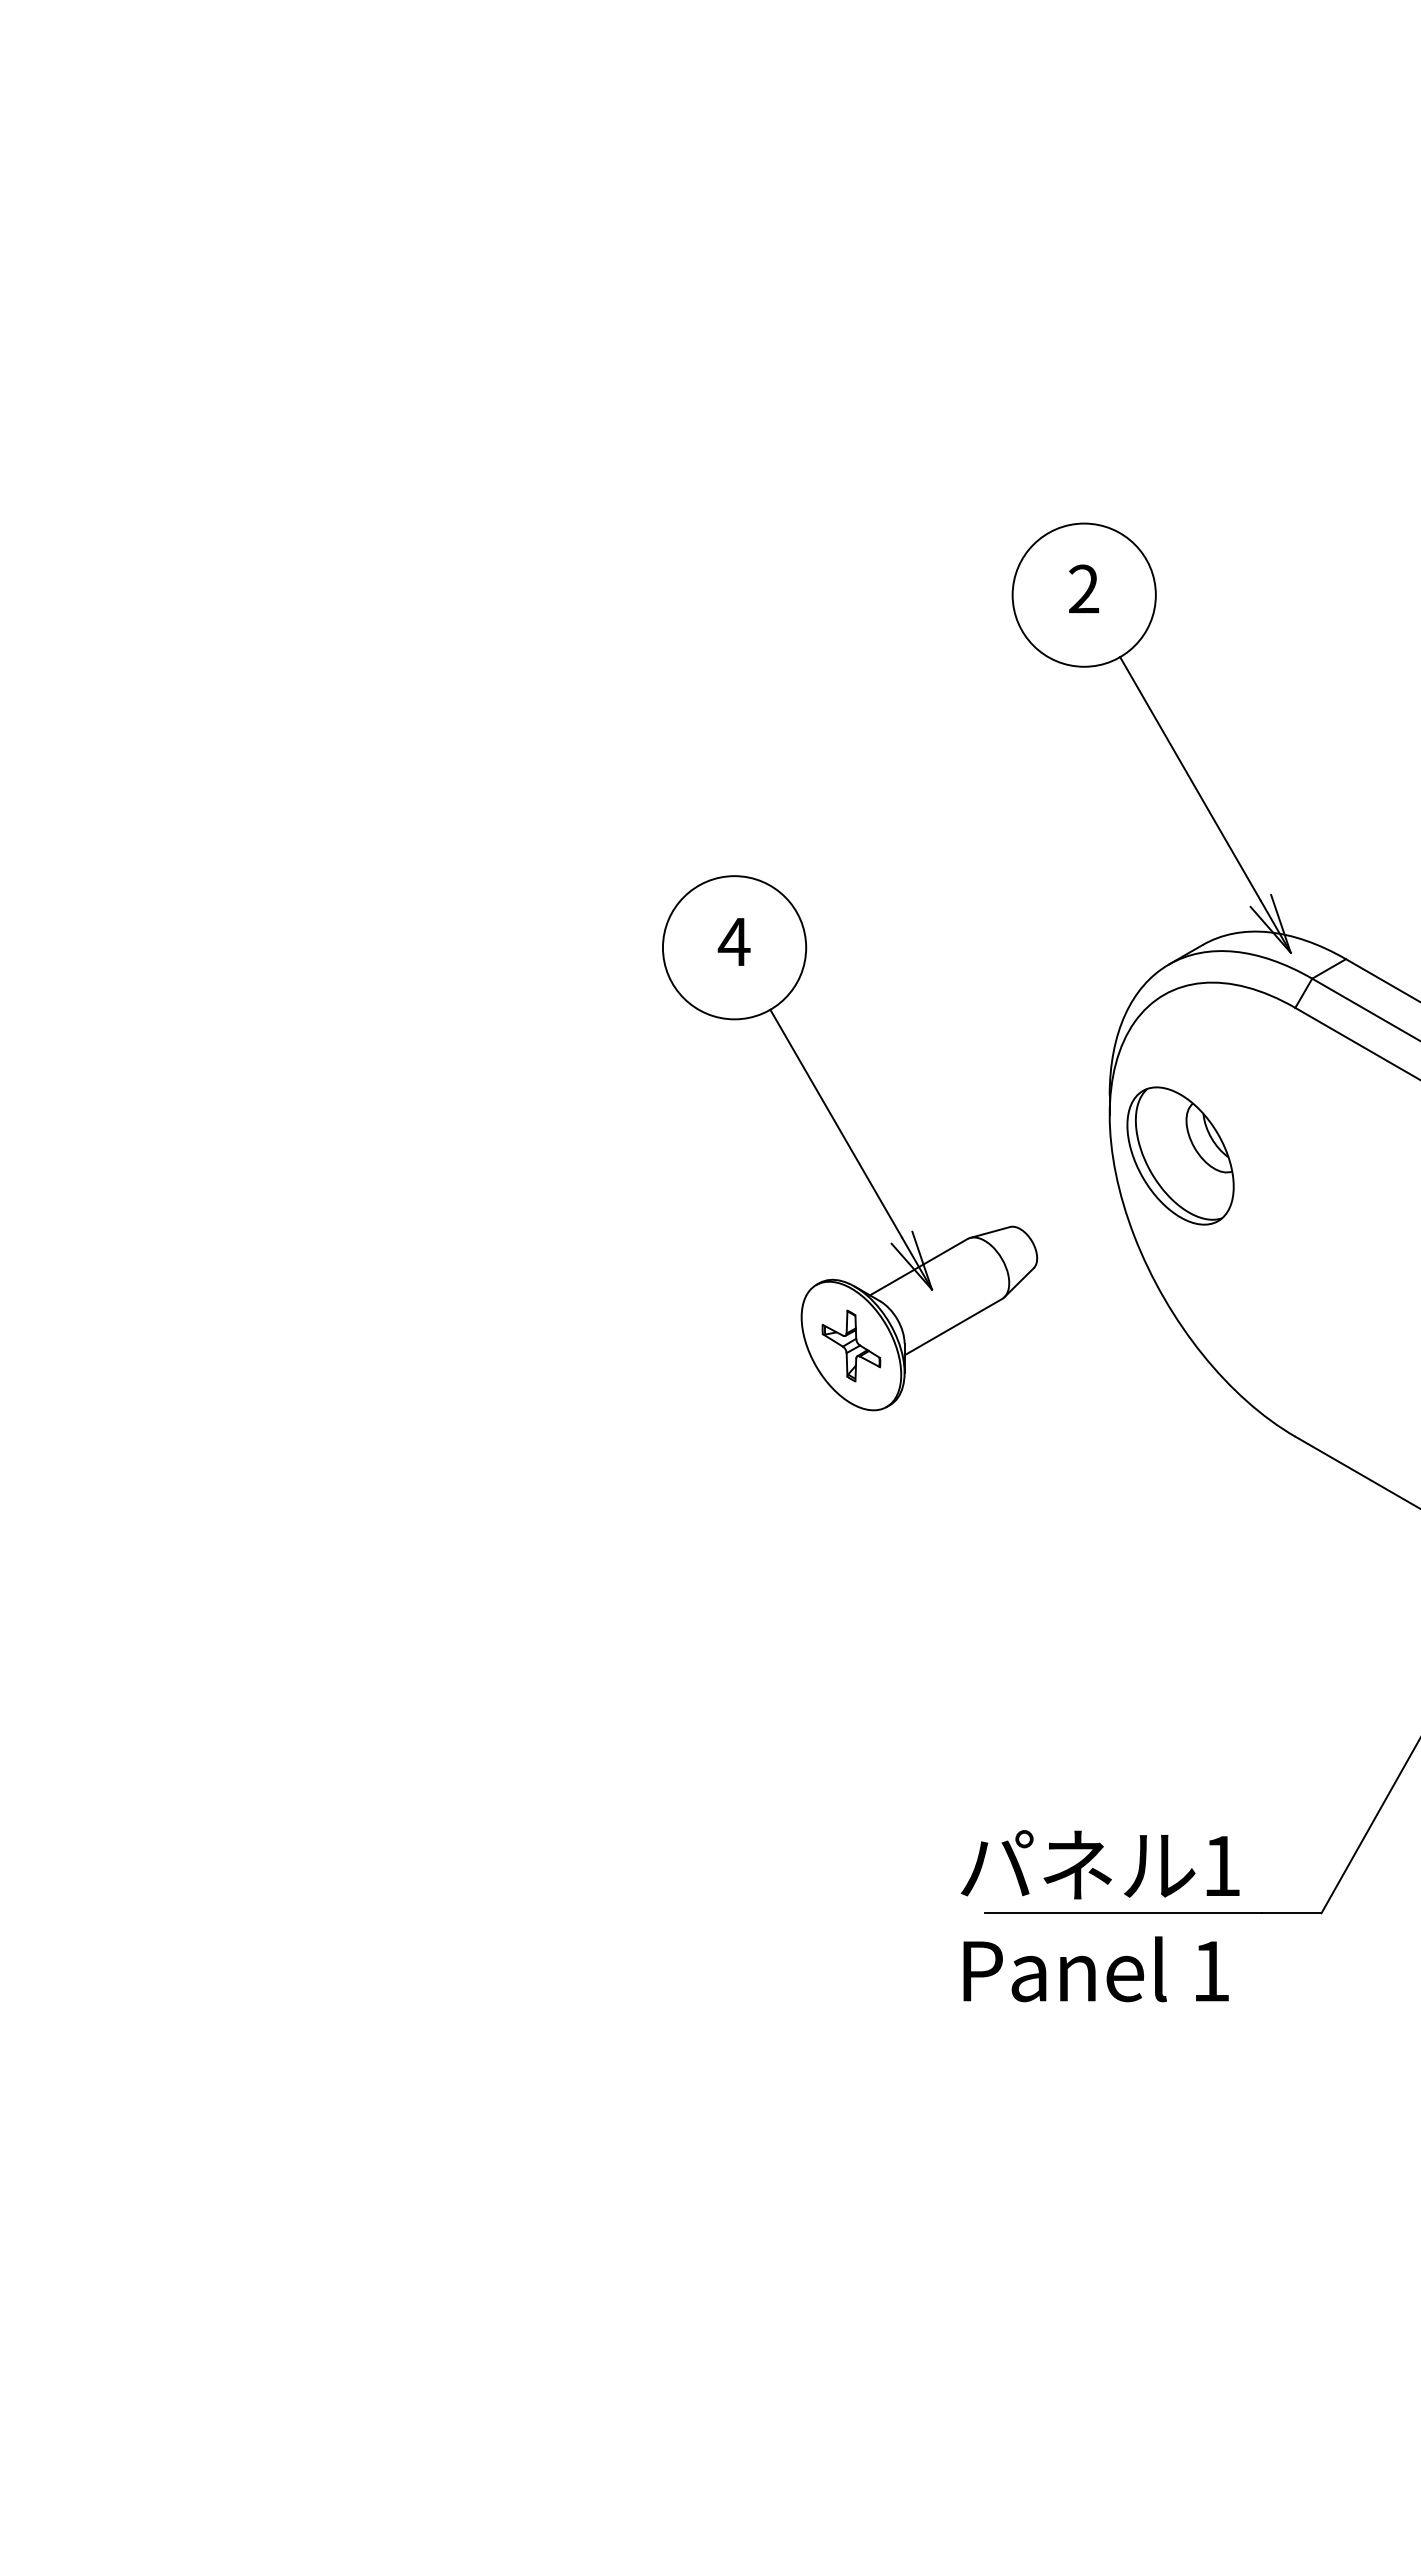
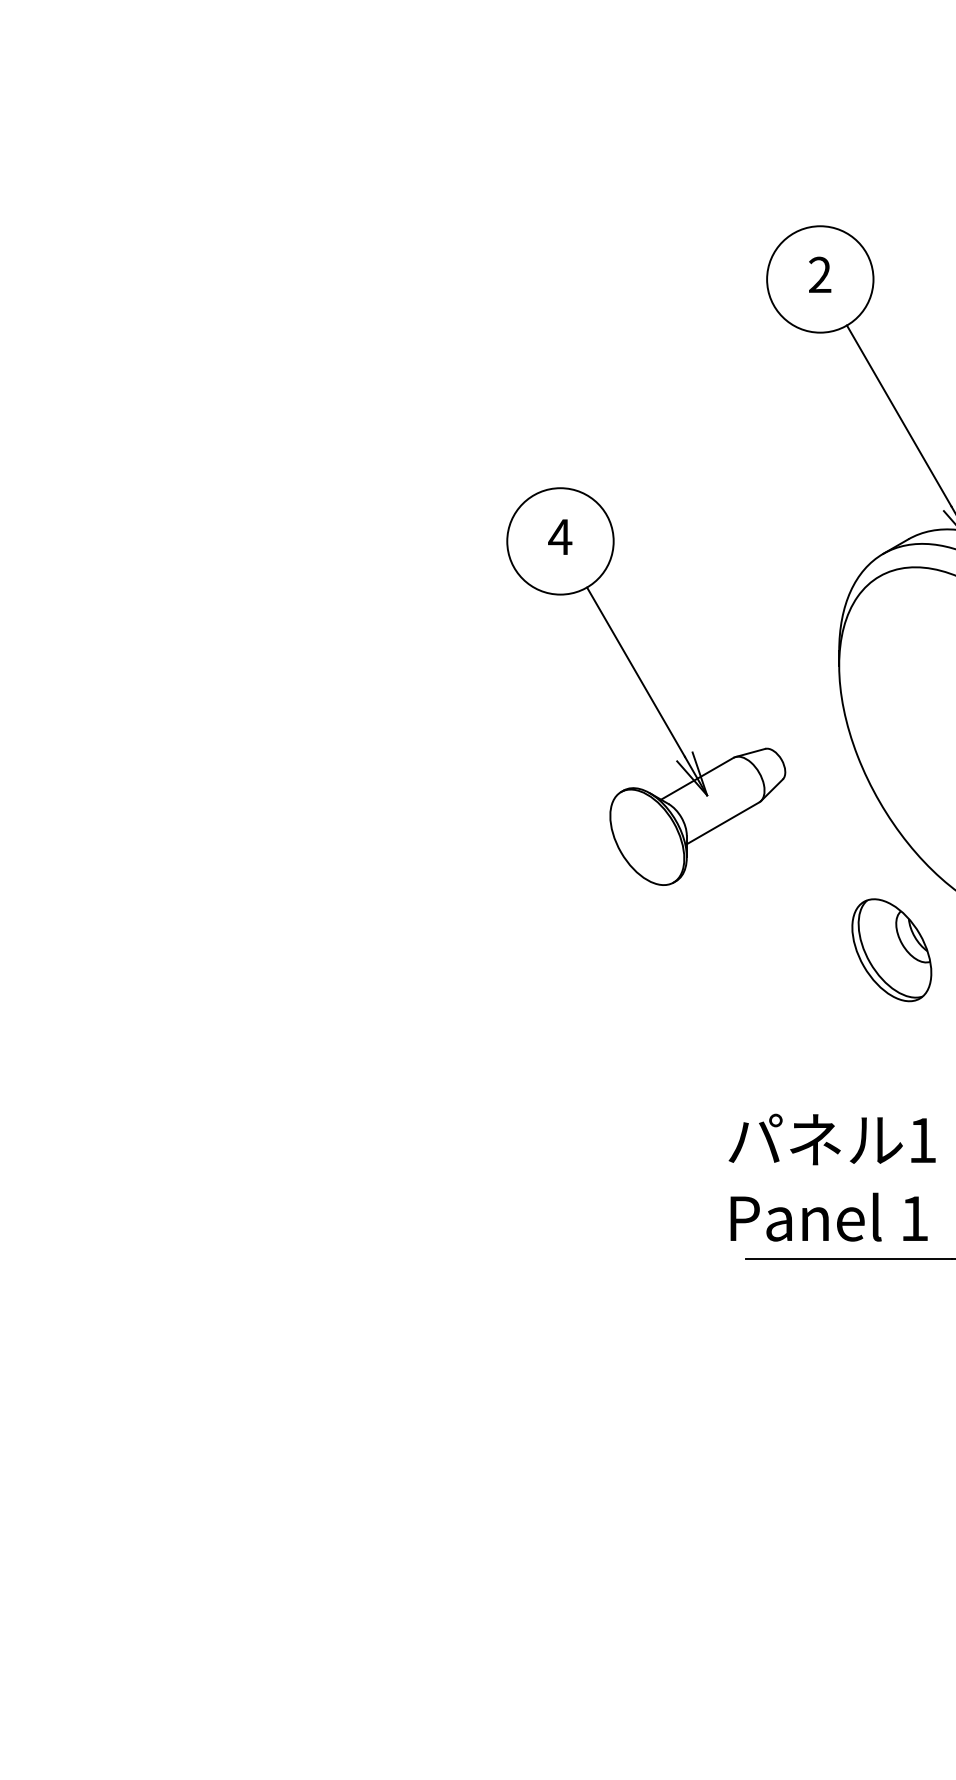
part: (1180, 1155) -> (891, 949), moved
part: (851, 1345) -> (647, 836), removed
text: (1099, 1916) -> (831, 1177), moved

